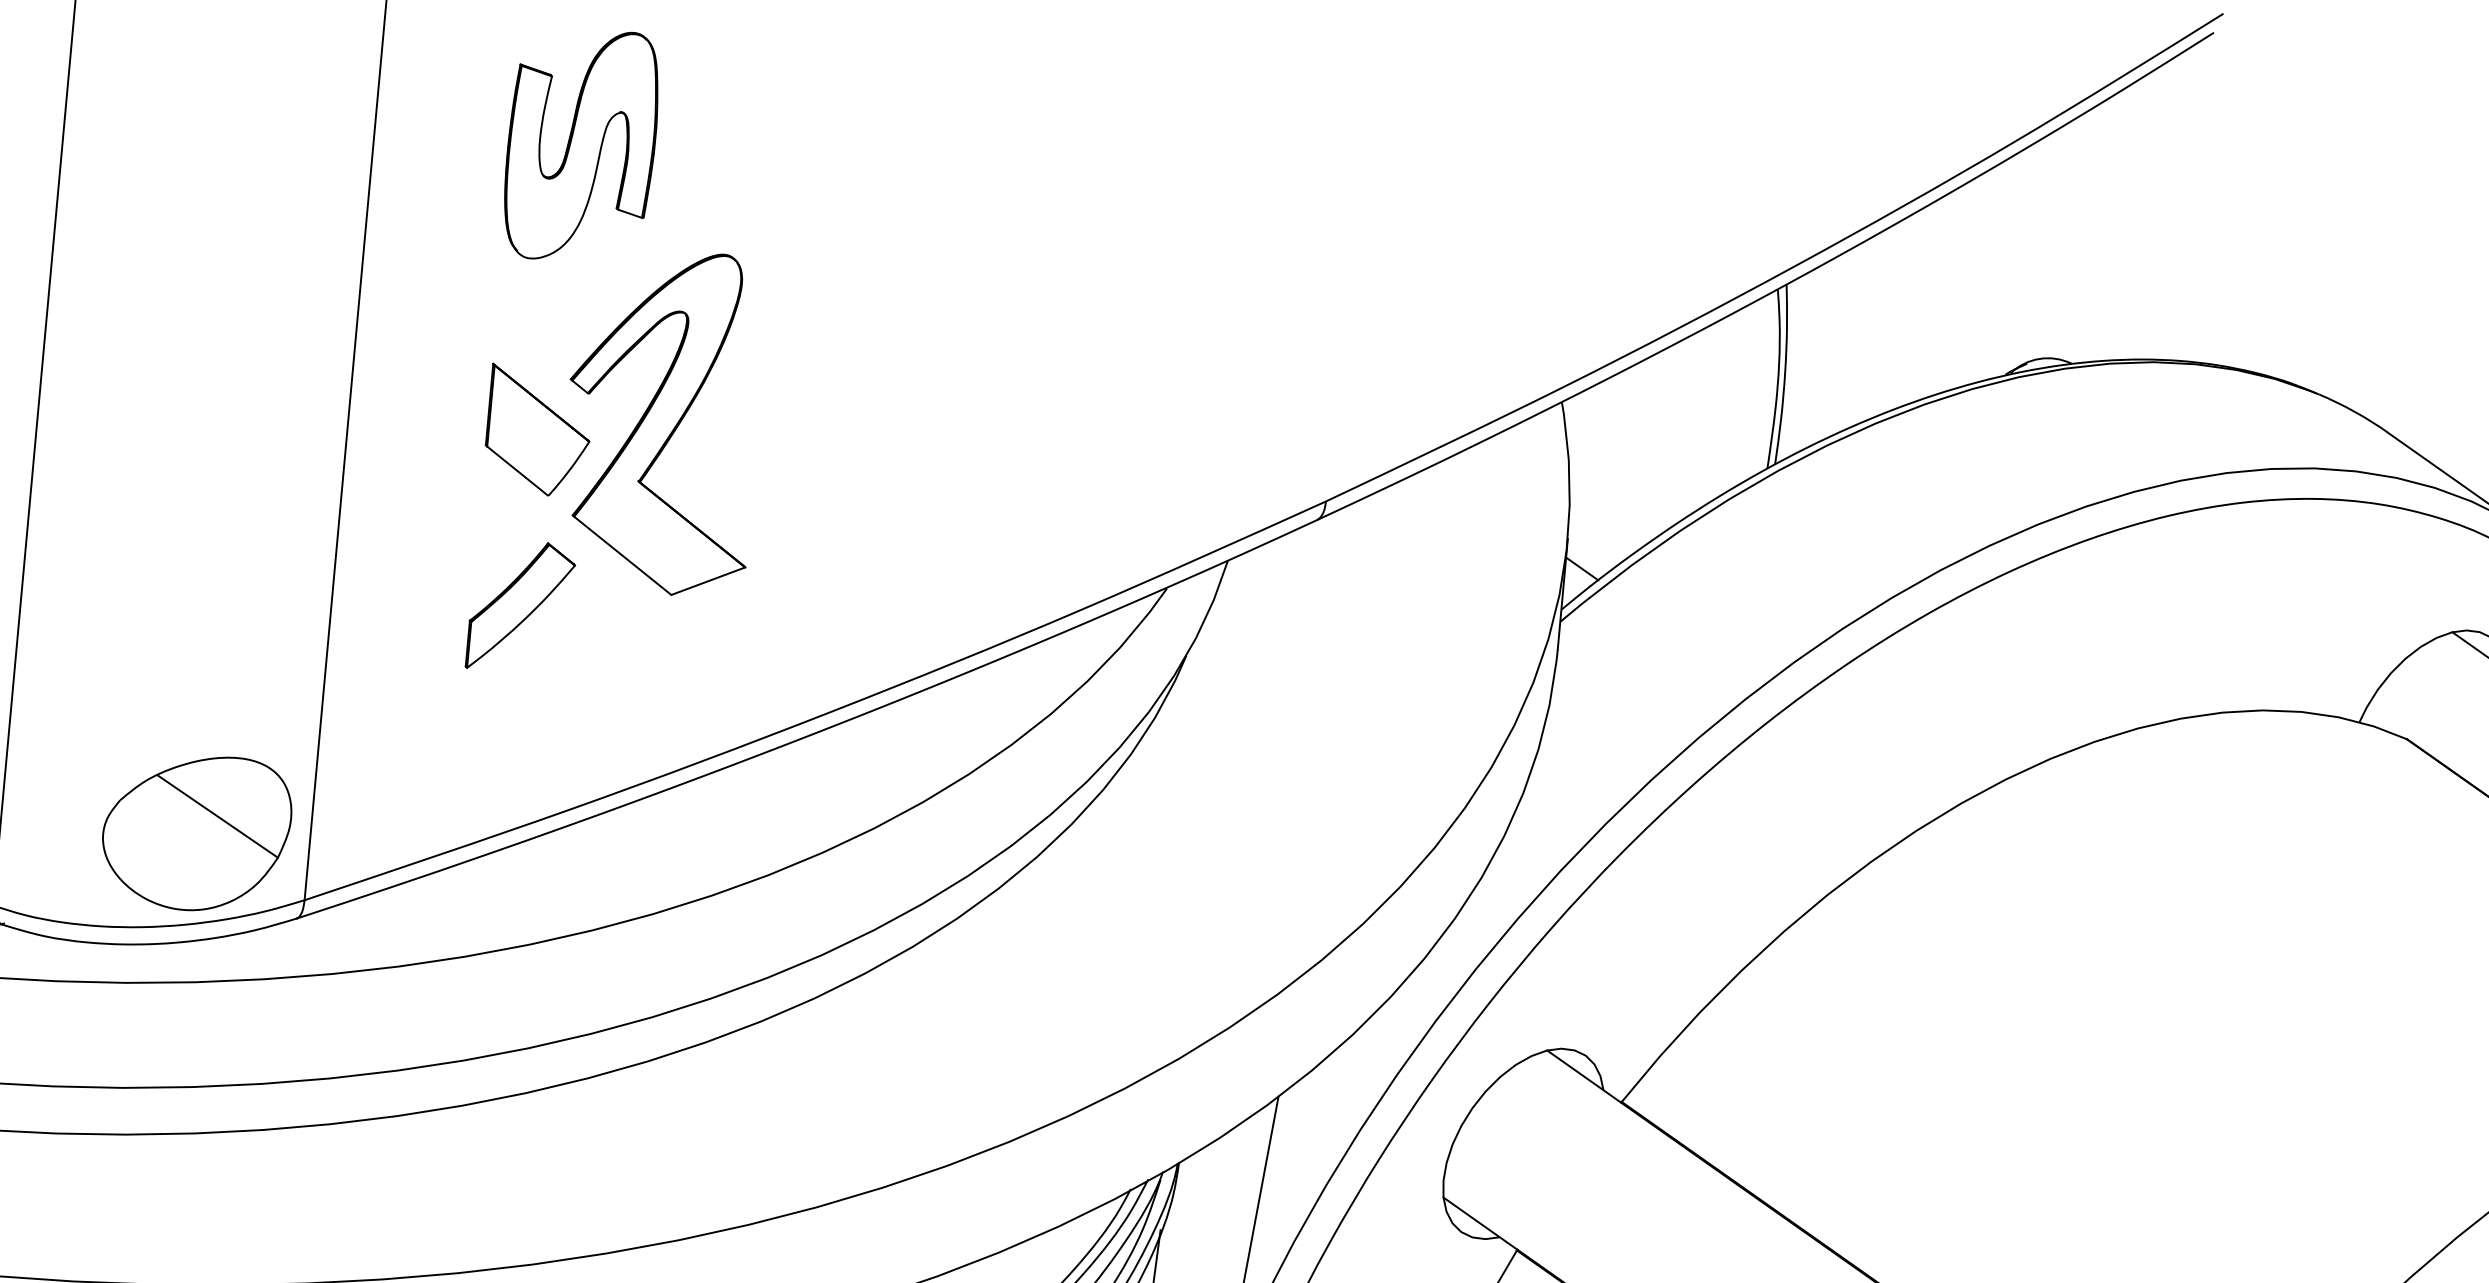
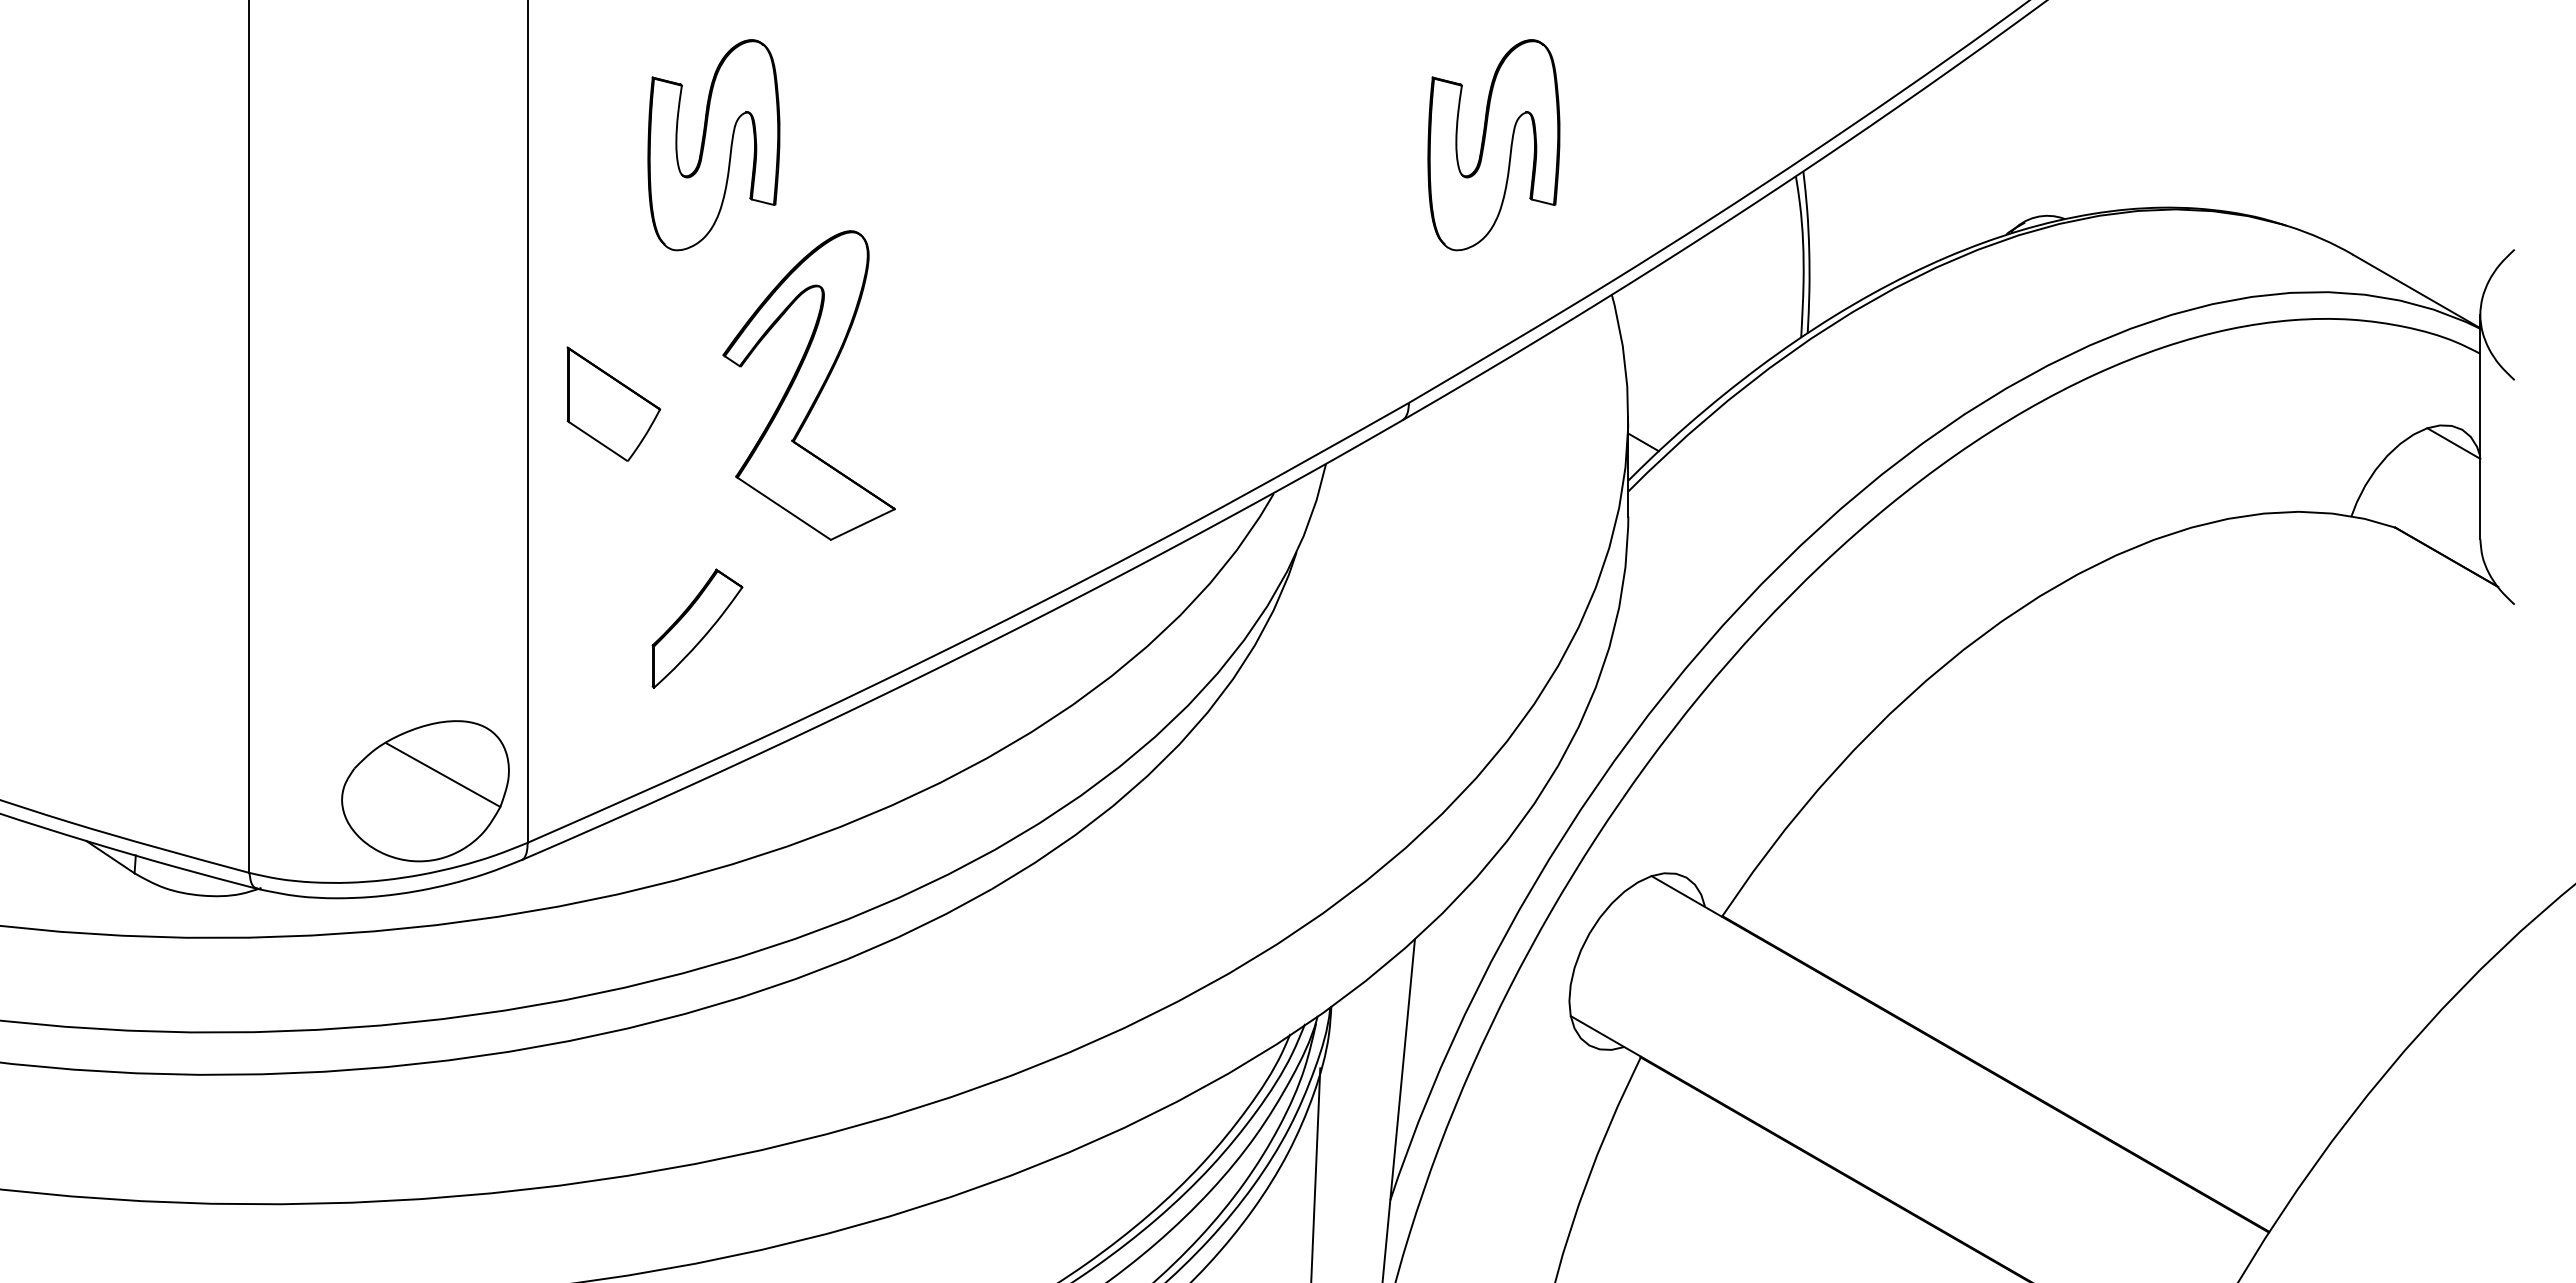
part: (1445, 224) -> (1493, 145), added
part: (538, 430) -> (613, 403), moved
part: (521, 606) -> (697, 628), moved

